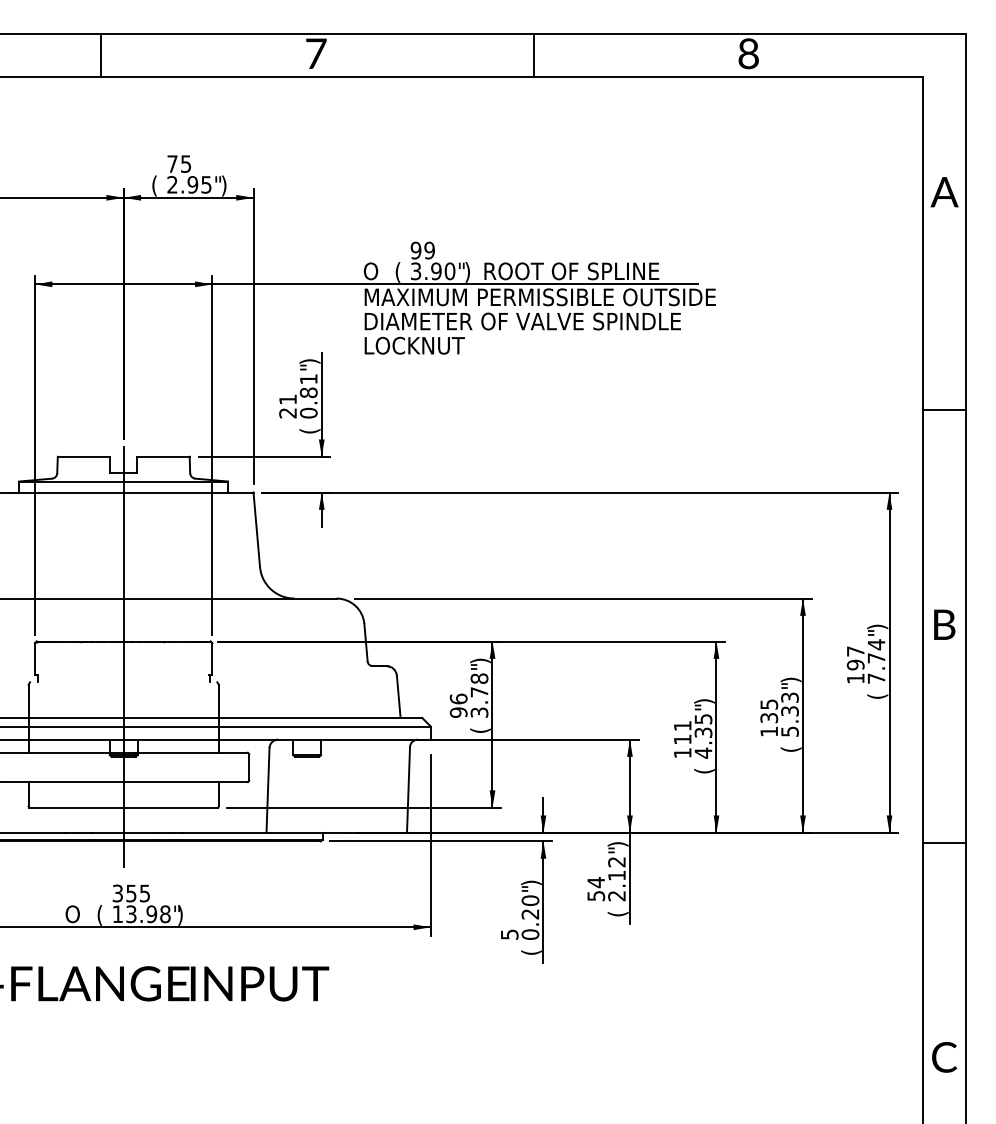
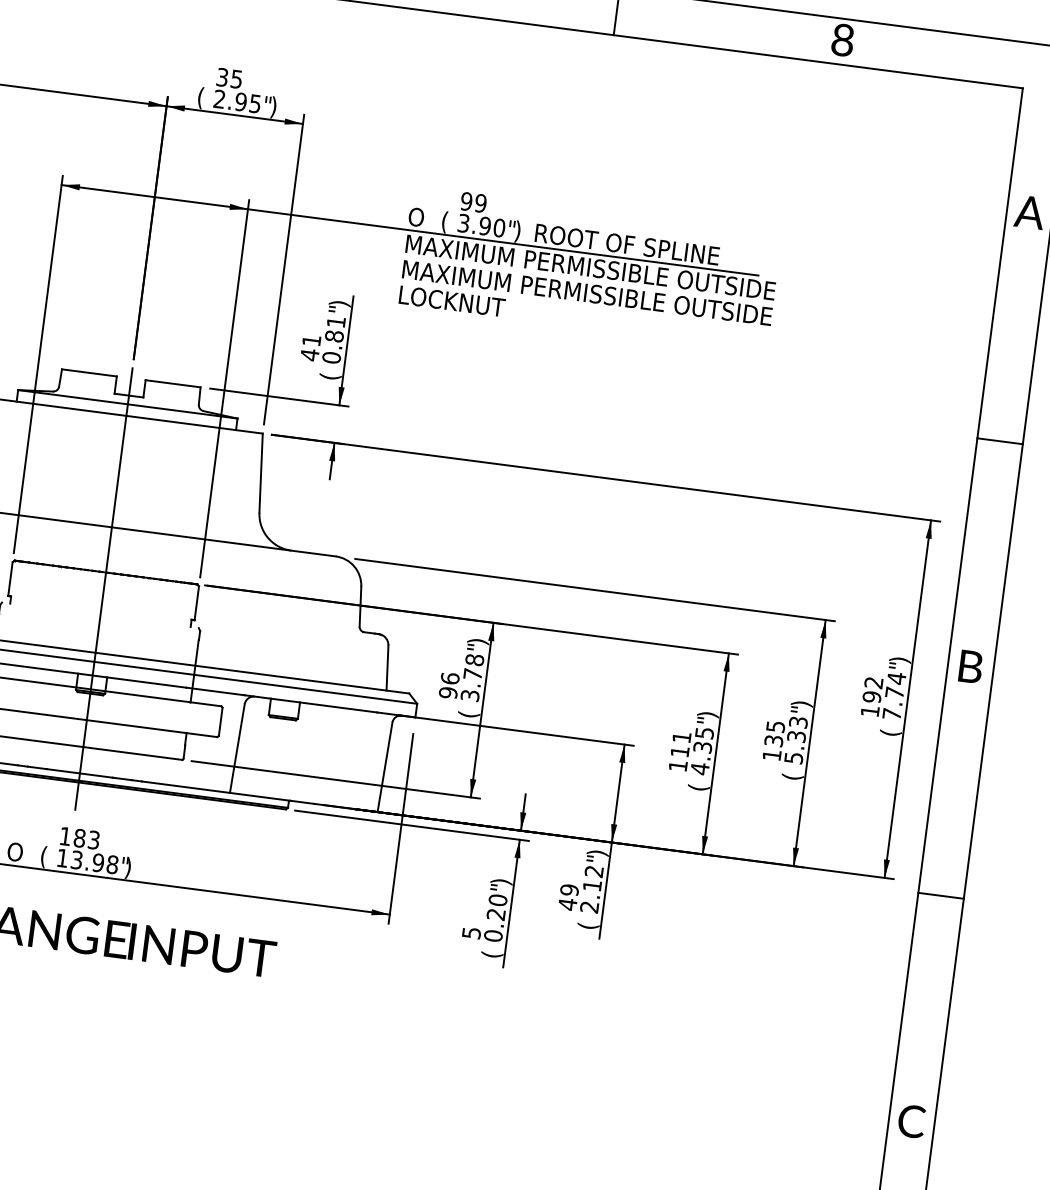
text: (172, 163) -> (222, 76), 75 -> 35
text: (540, 321) -> (587, 293), DIAMETER OF VALVE SPINDLE -> MAXIMUM PERMISSIBLE OUTSIDE
text: (287, 412) -> (309, 354), 21 -> 41
text: (855, 651) -> (873, 682), 197 -> 192
text: (596, 888) -> (569, 896), 54 -> 49
text: (131, 893) -> (79, 838), 355 -> 183

